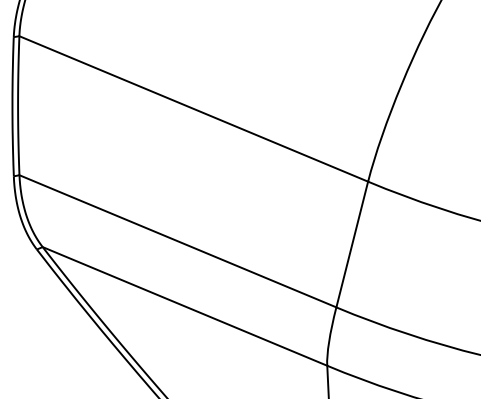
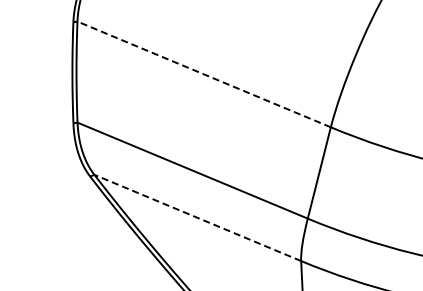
line: (192, 109) -> (203, 74), solid -> dashed
line: (184, 305) -> (197, 217), solid -> dashed

